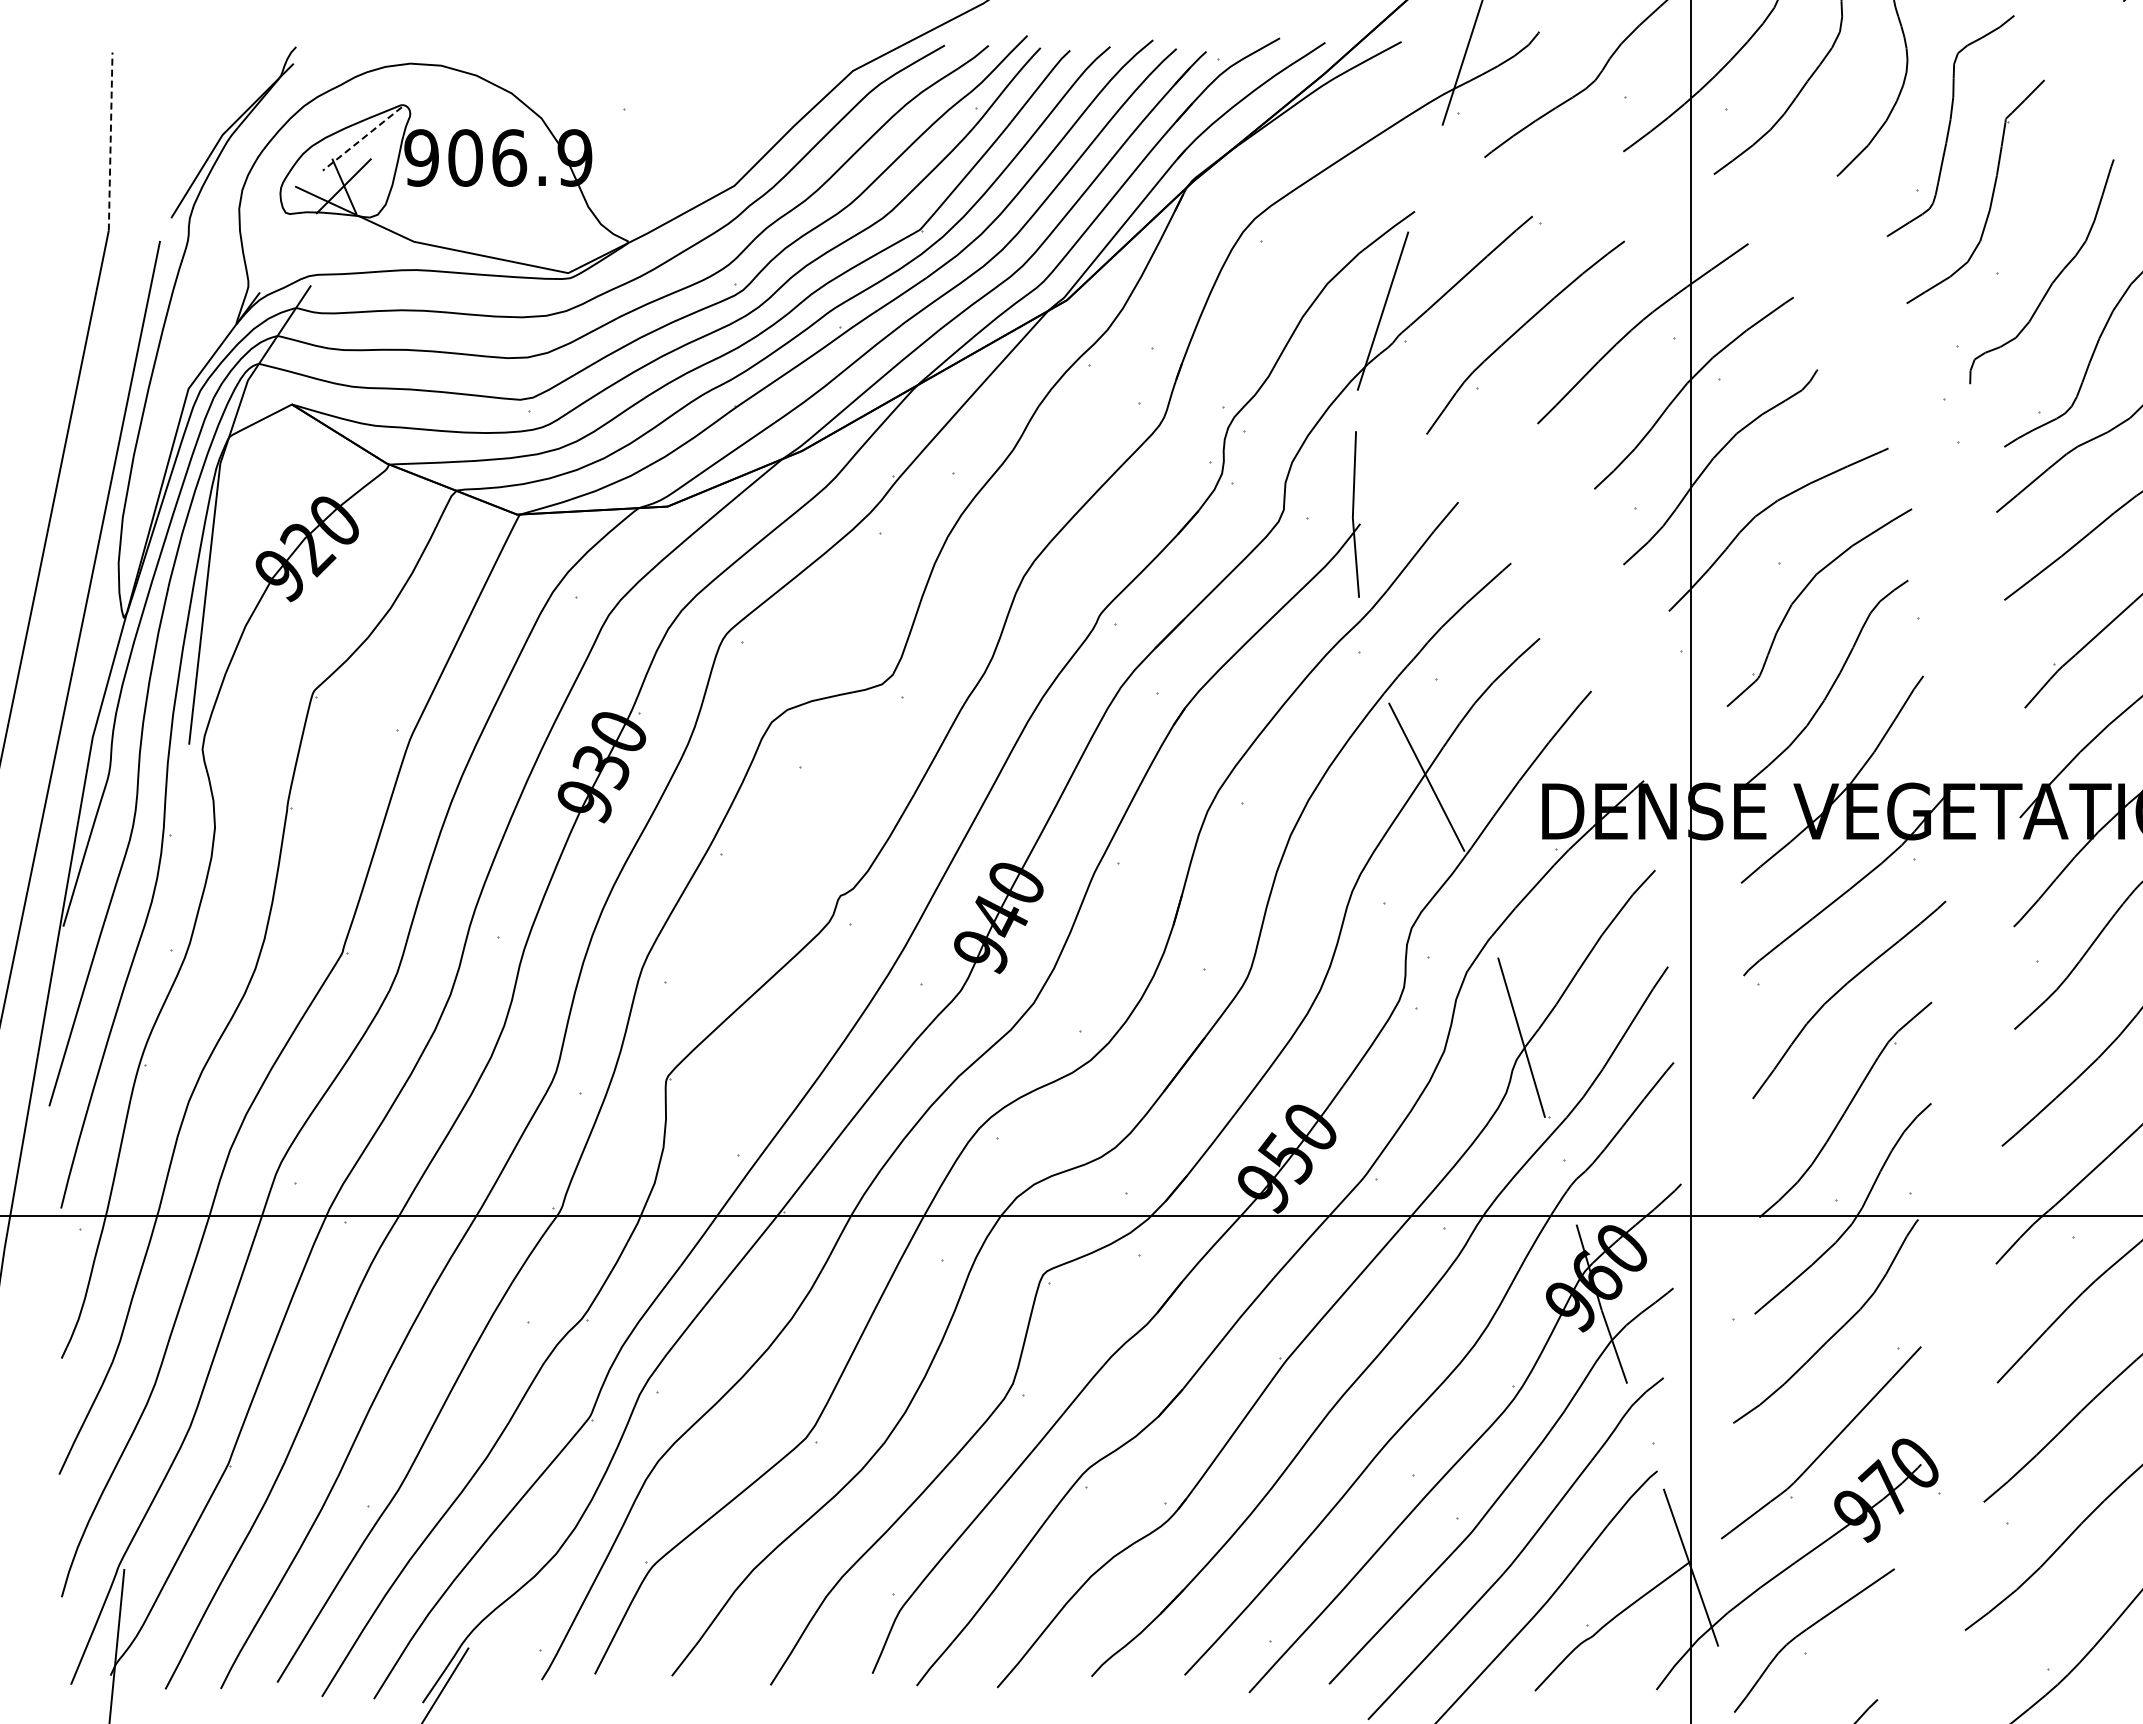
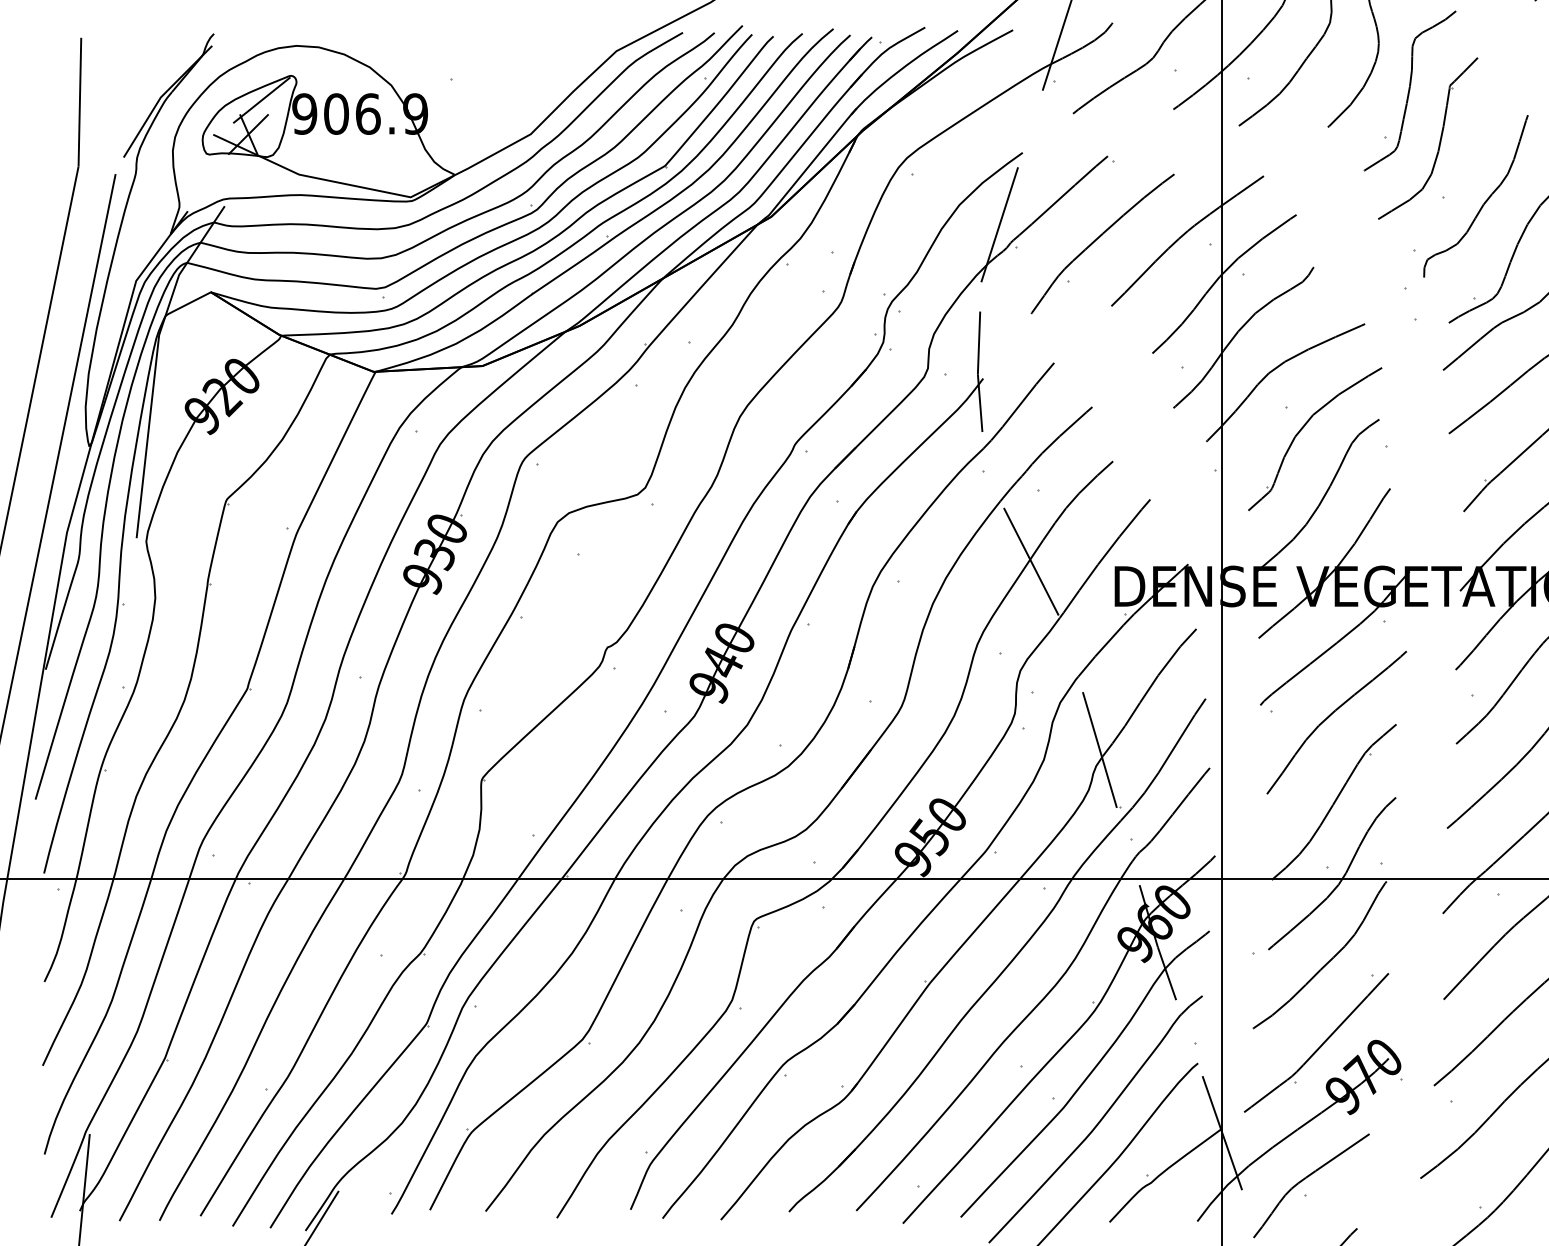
line: (362, 138) -> (261, 99), dashed -> solid
line: (110, 141) -> (79, 102), dashed -> solid

